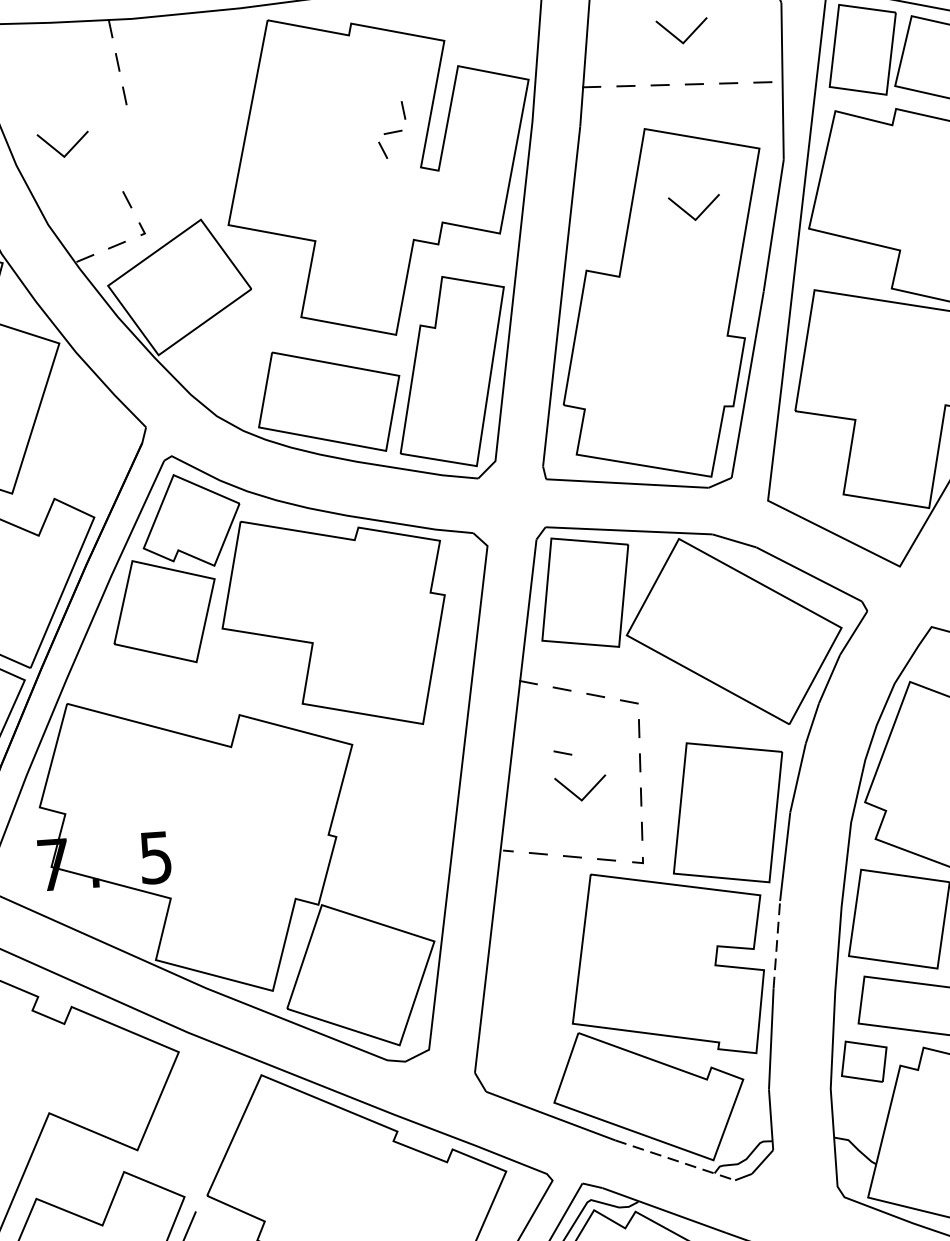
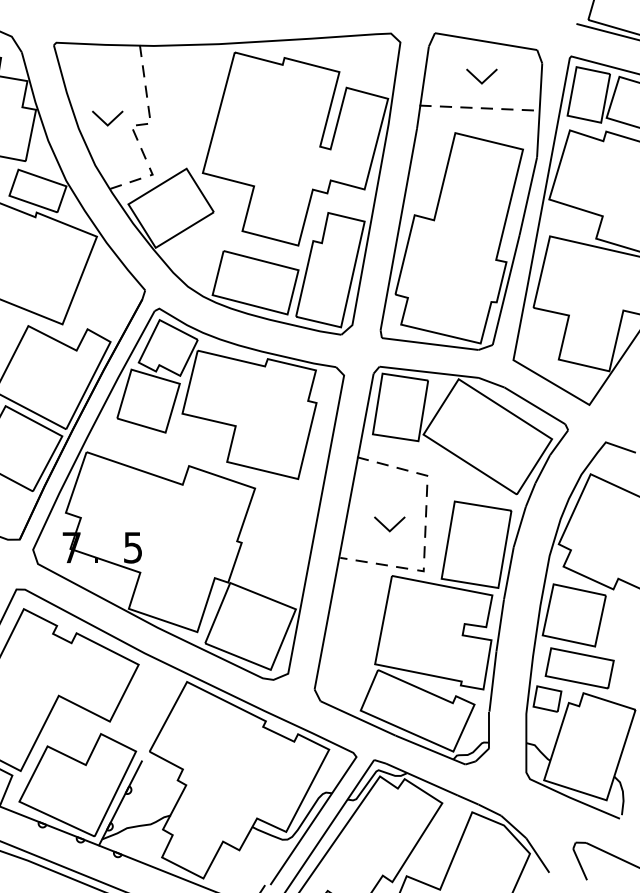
part: (392, 130) -> (141, 123), moved
line: (691, 213) -> (479, 185), removed
line: (562, 753) -> (380, 502), removed
line: (777, 944) -> (500, 625), dashed -> solid
line: (675, 1161) -> (430, 750), dashed -> solid

